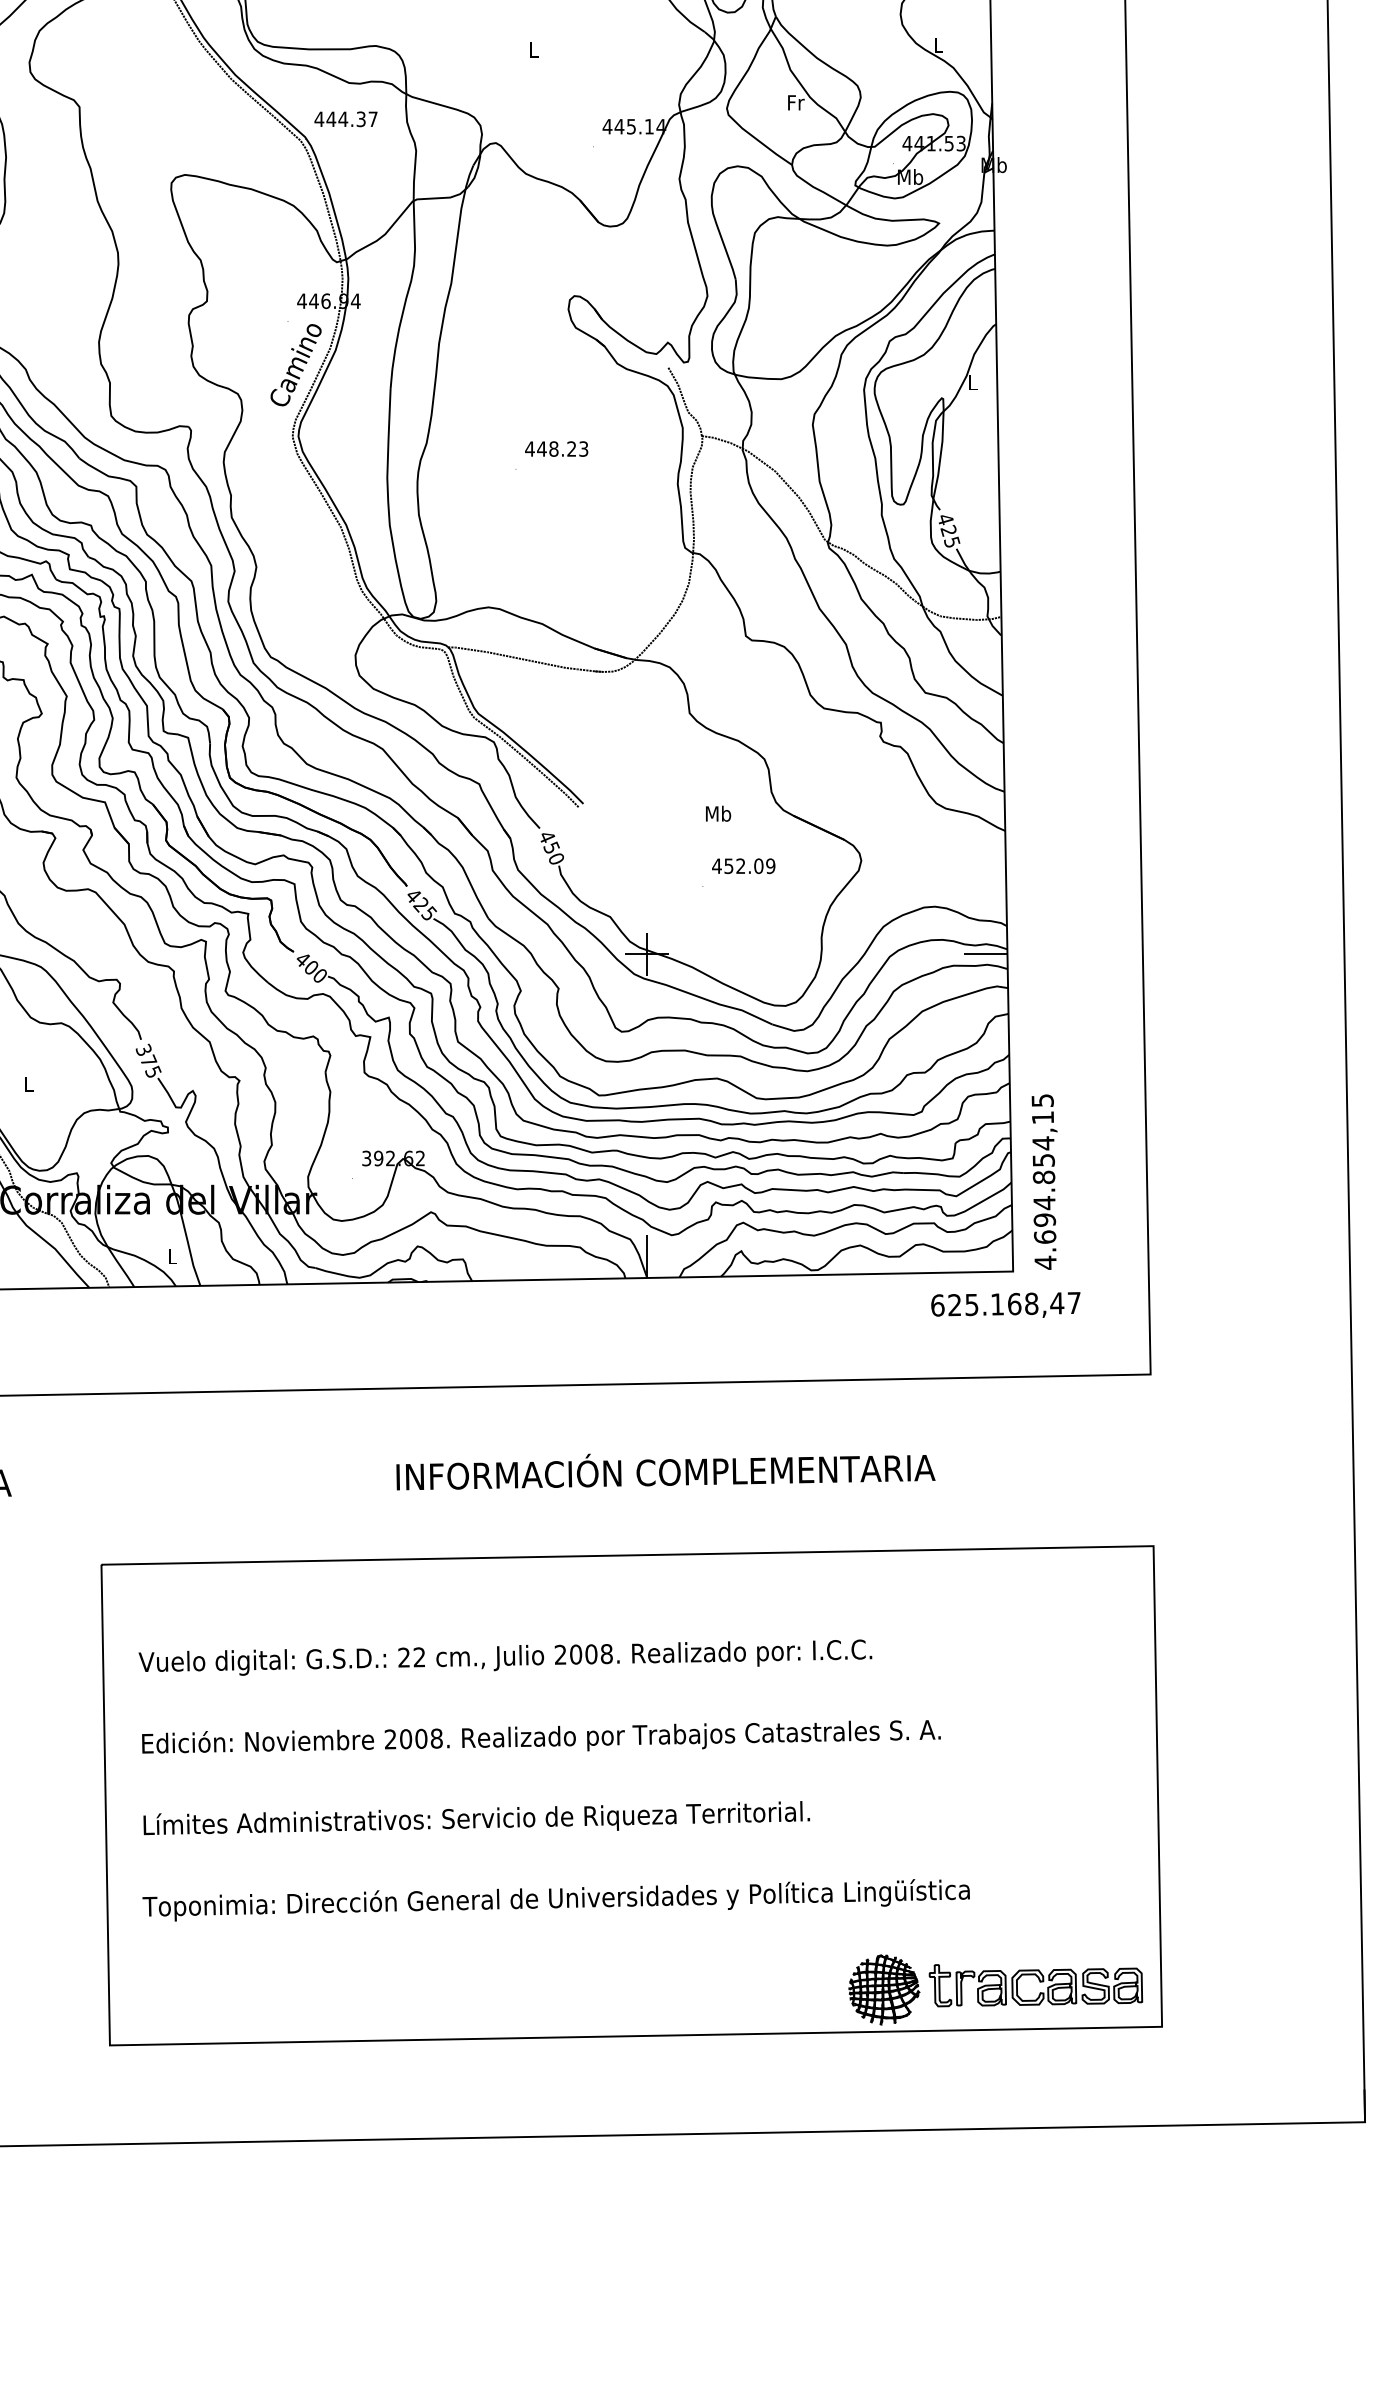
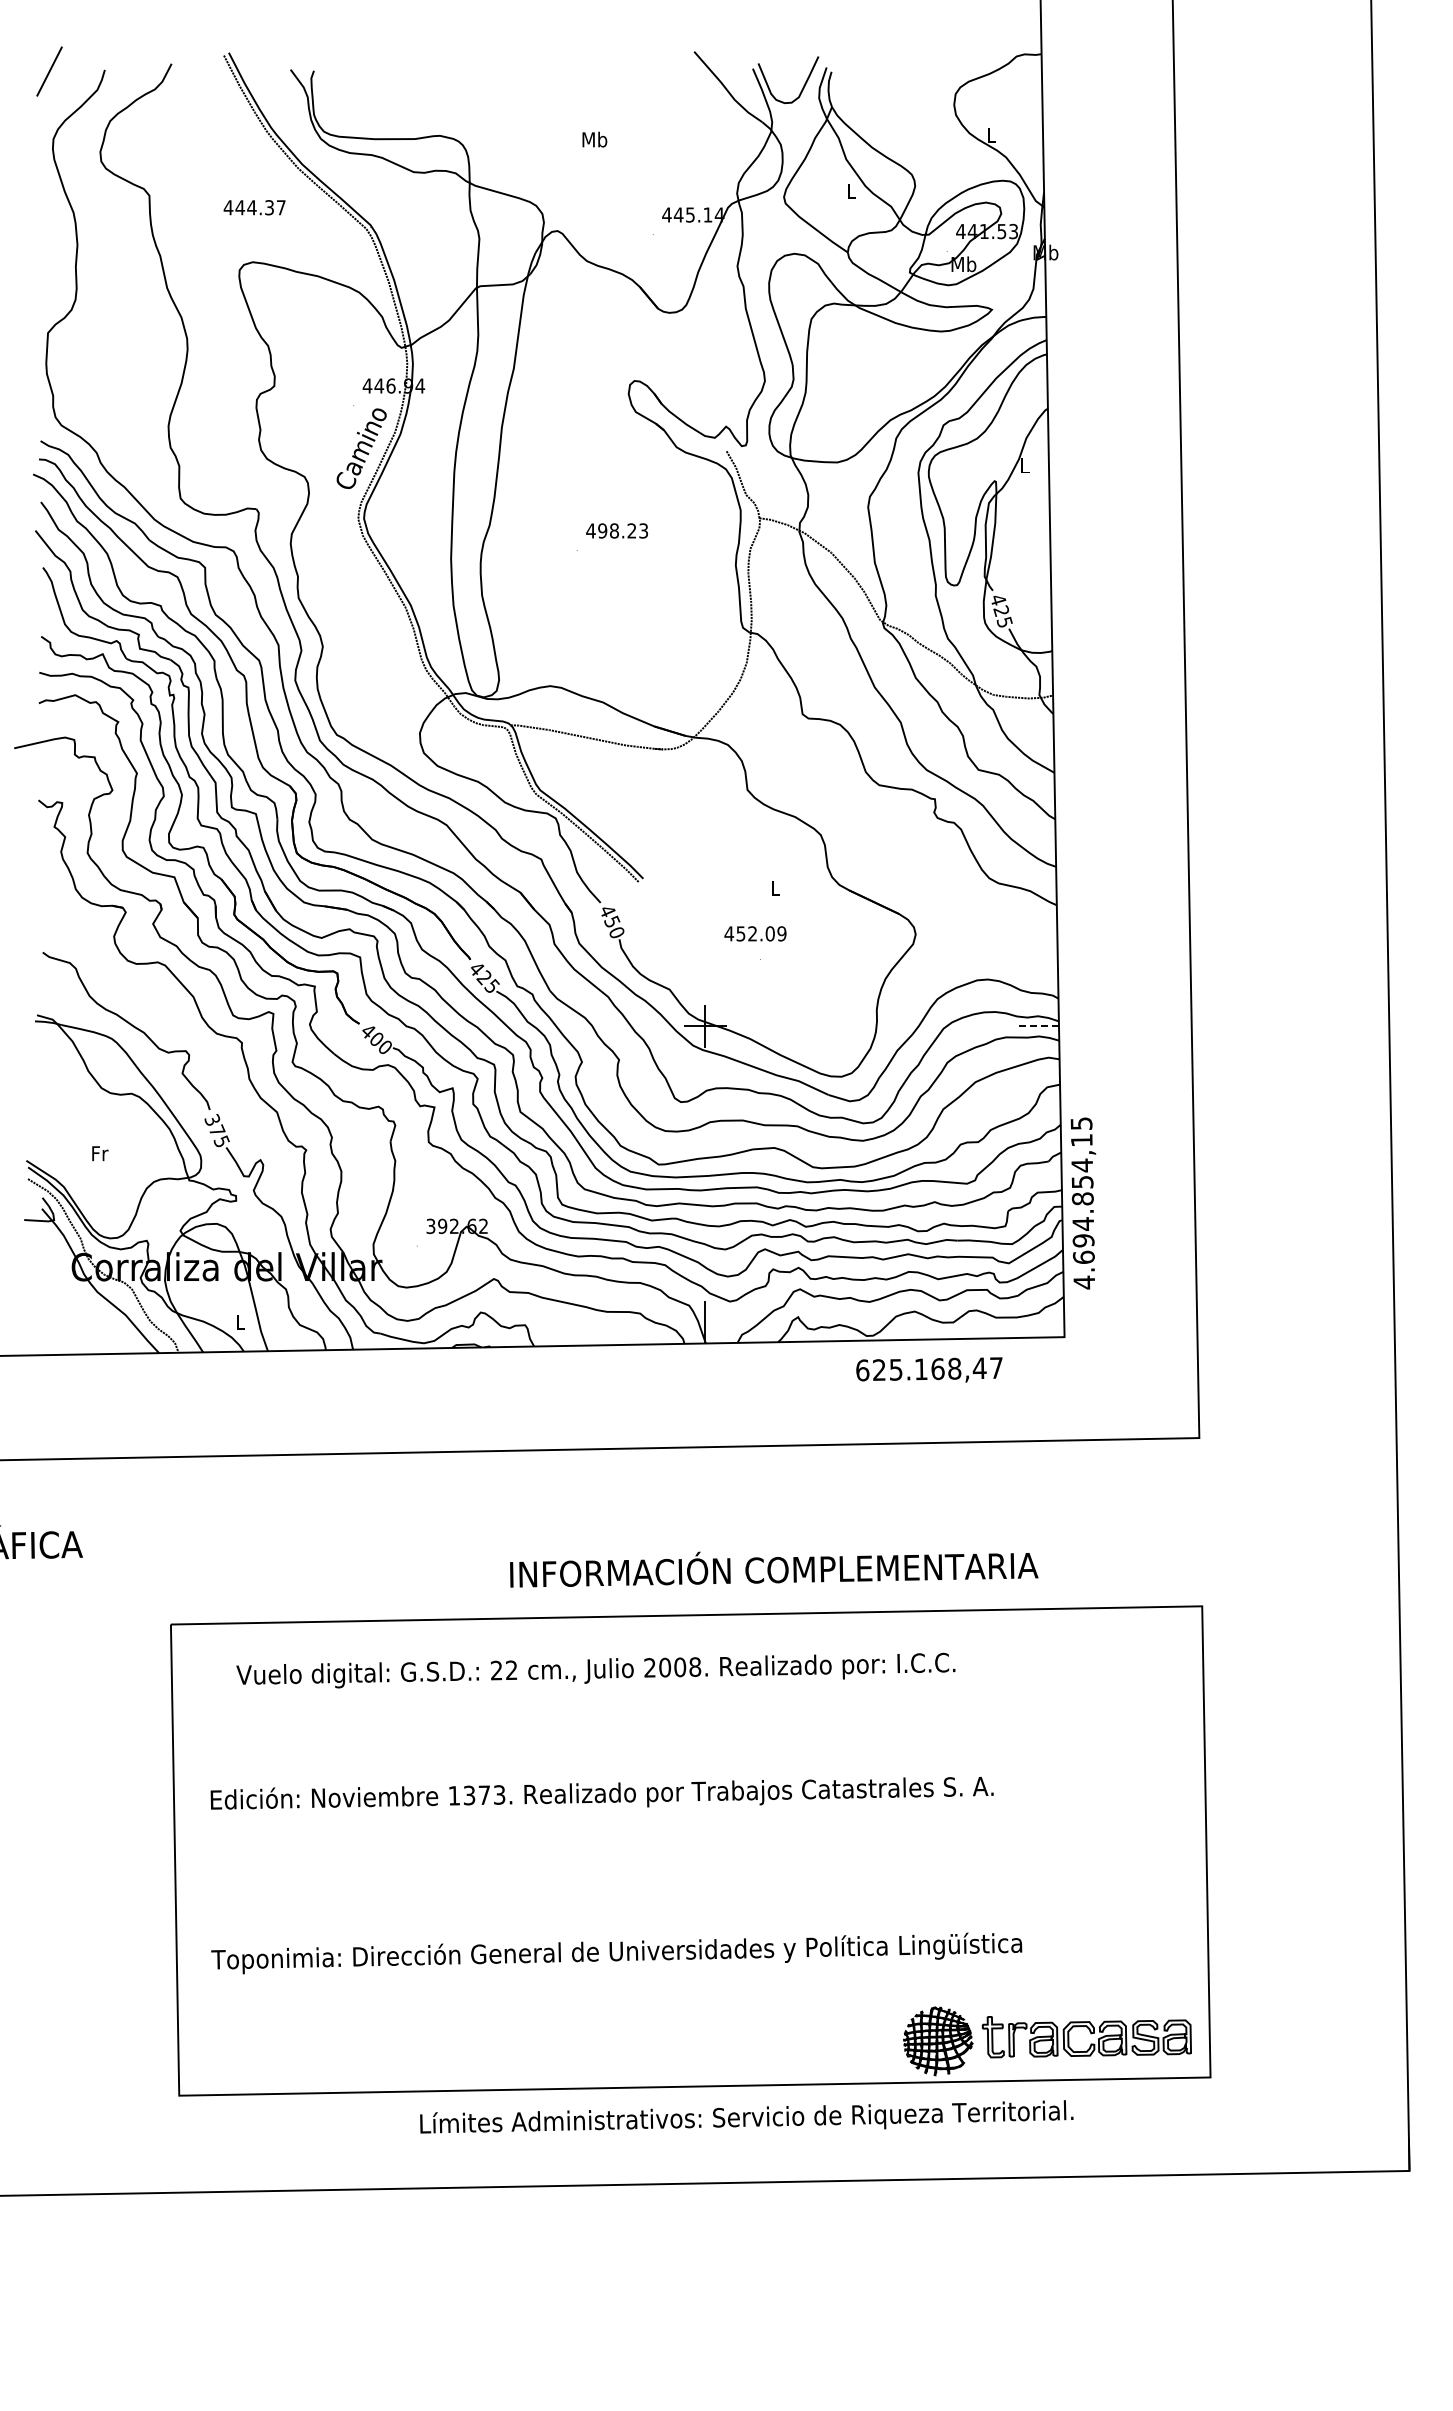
text: (533, 49) -> (594, 139), L -> Mb
text: (796, 102) -> (852, 191), Fr -> L
text: (345, 119) -> (254, 207), moved
text: (541, 448) -> (602, 530), 448.23 -> 498.23
text: (718, 813) -> (775, 888), Mb -> L
text: (743, 865) -> (755, 933), moved
line: (985, 954) -> (1037, 1026), solid -> dashed
text: (29, 1084) -> (100, 1153), L -> Fr
text: (1044, 1182) -> (1083, 1203), moved
text: (1005, 1304) -> (929, 1369), moved
text: (666, 1471) -> (774, 1569), moved
text: (505, 1657) -> (595, 1670), moved
text: (413, 1739) -> (476, 1795), 2008. -> 1373.
text: (476, 1817) -> (746, 2116), moved

